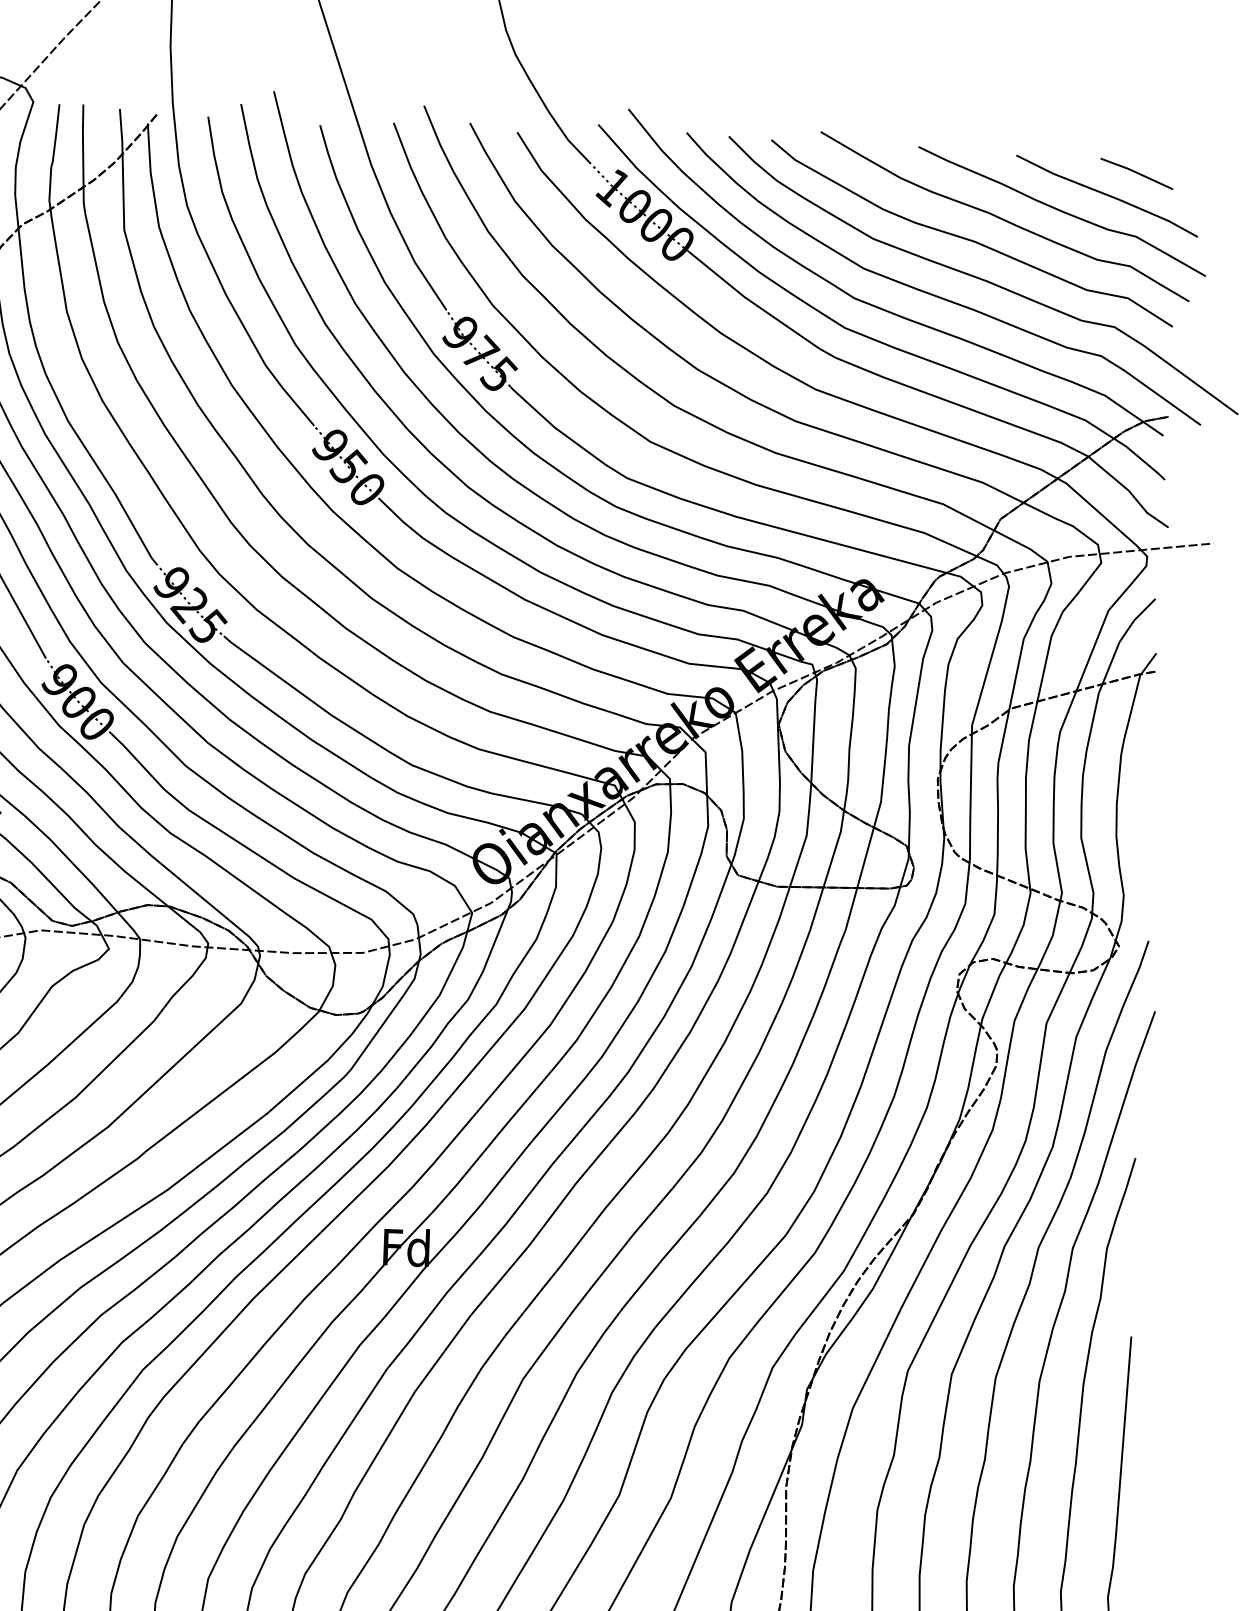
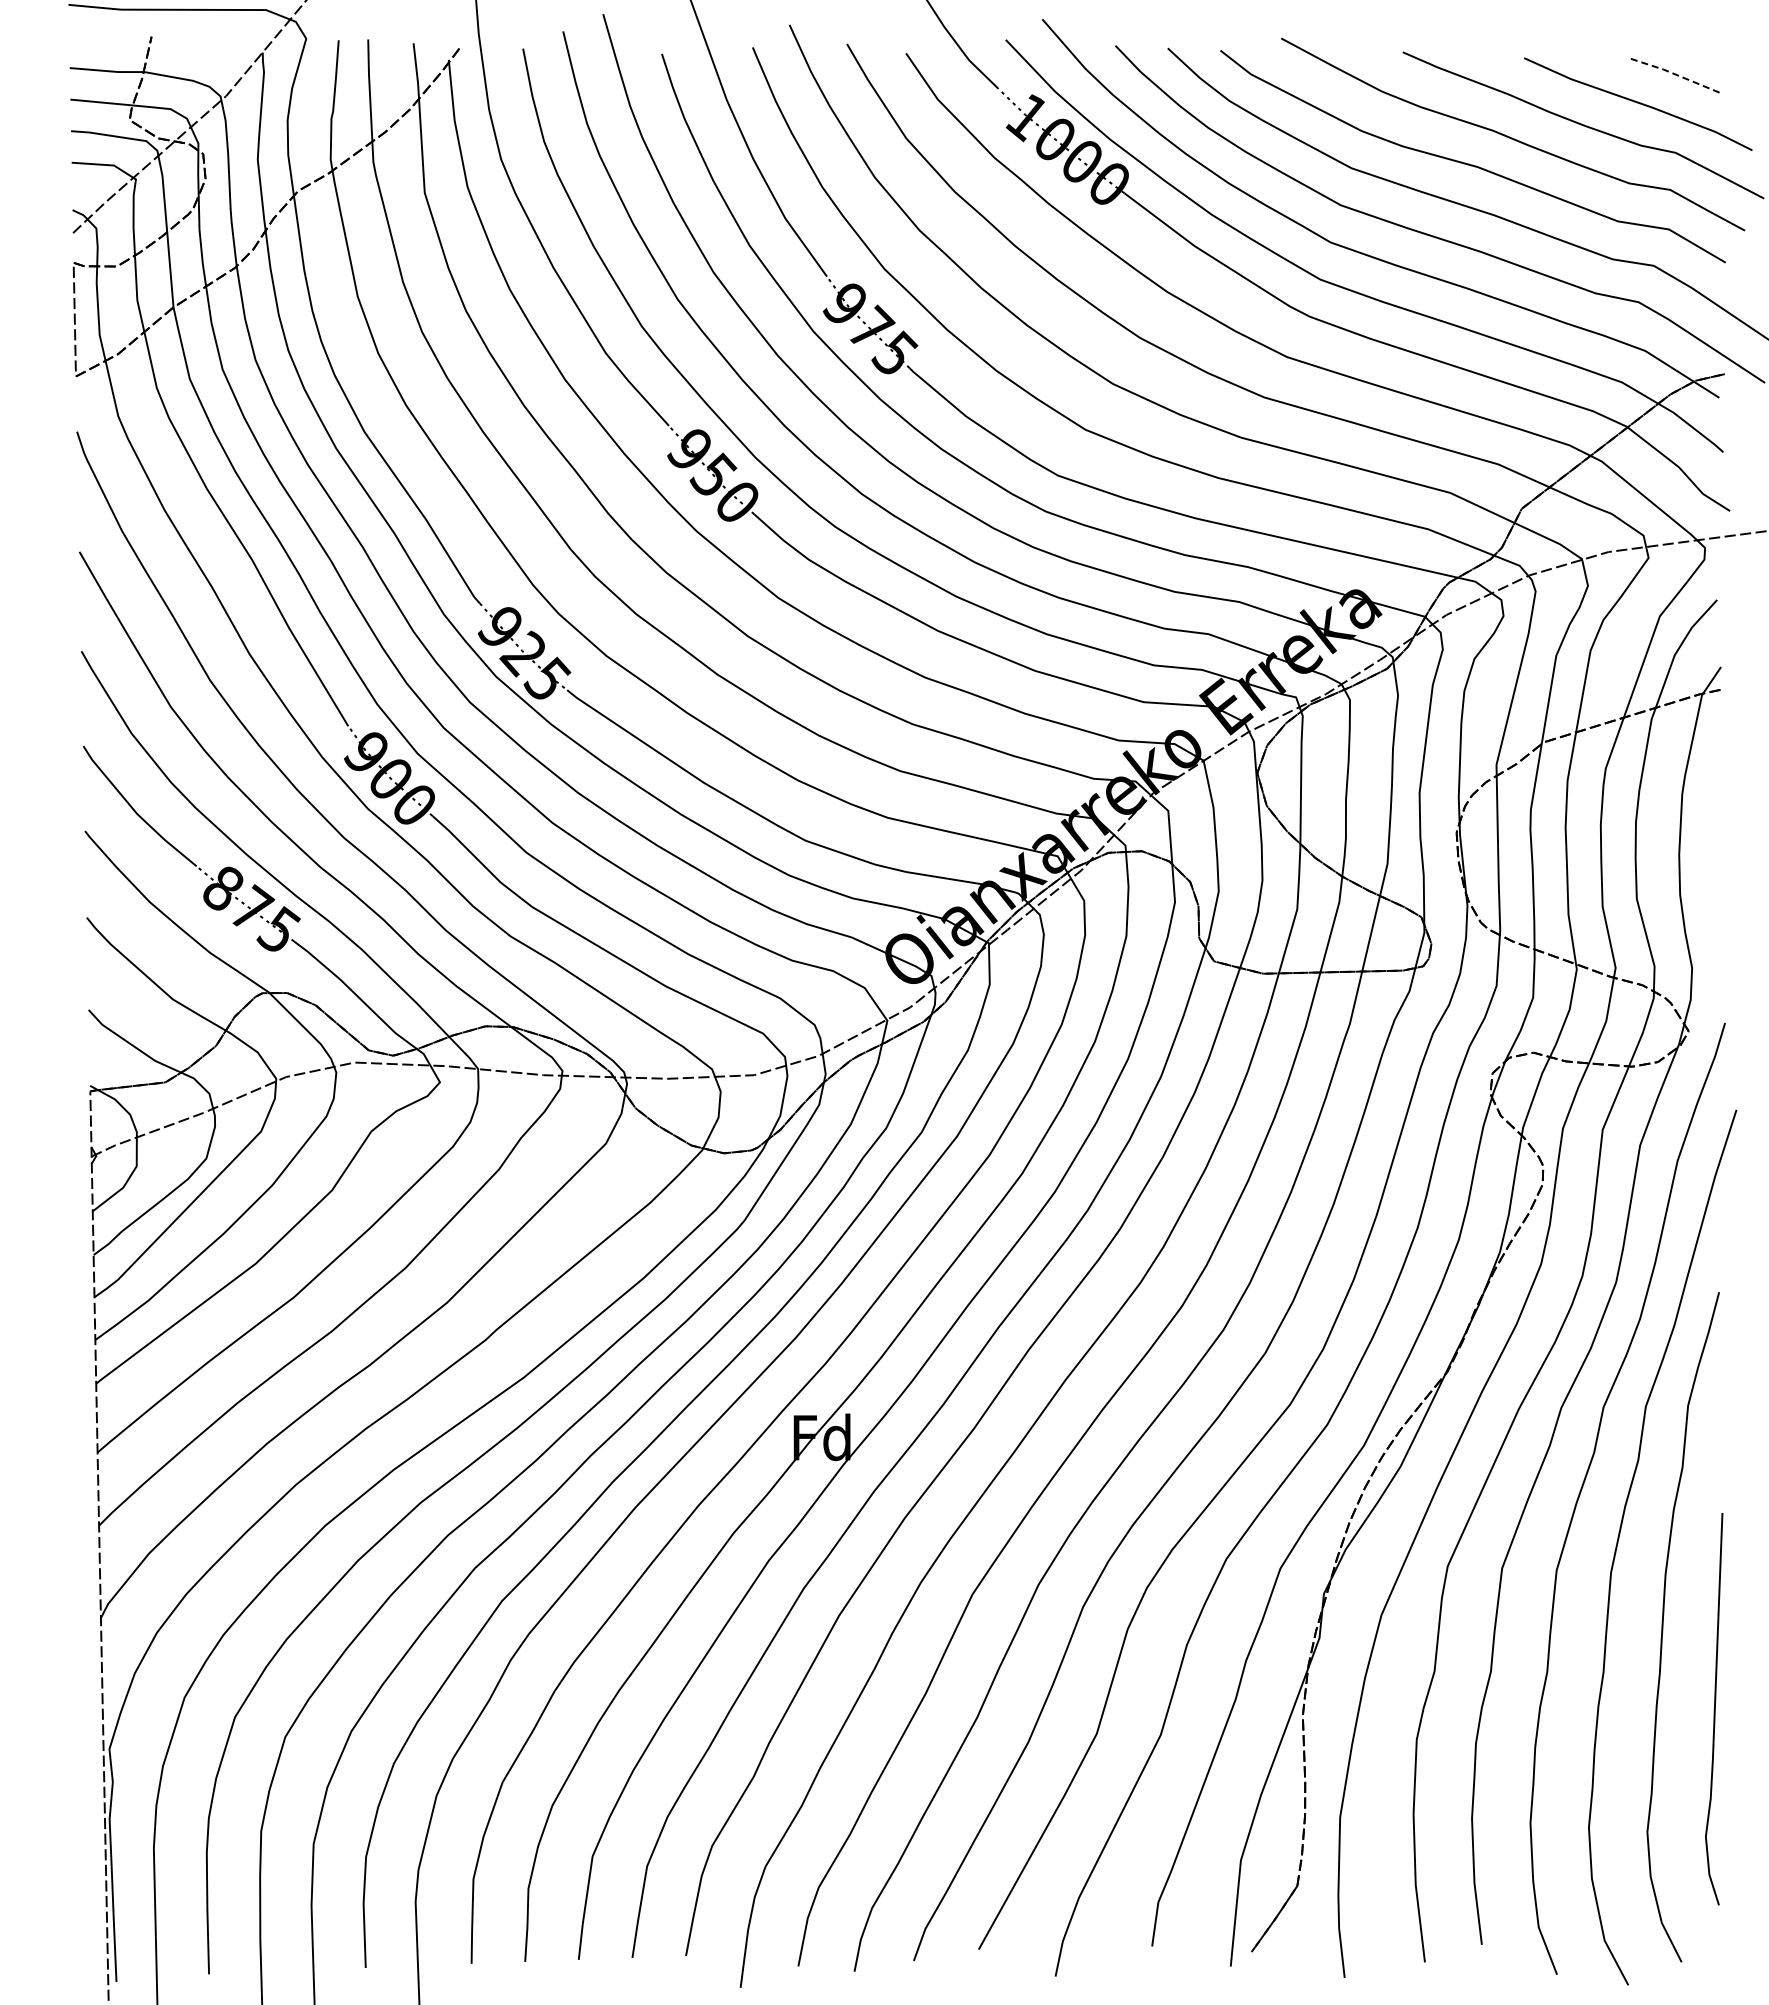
line: (1136, 172) -> (1673, 73), solid -> dashed

